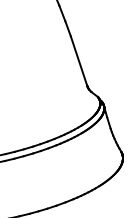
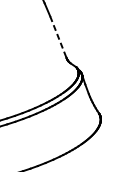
line: (78, 60) -> (57, 36), solid -> dashed

